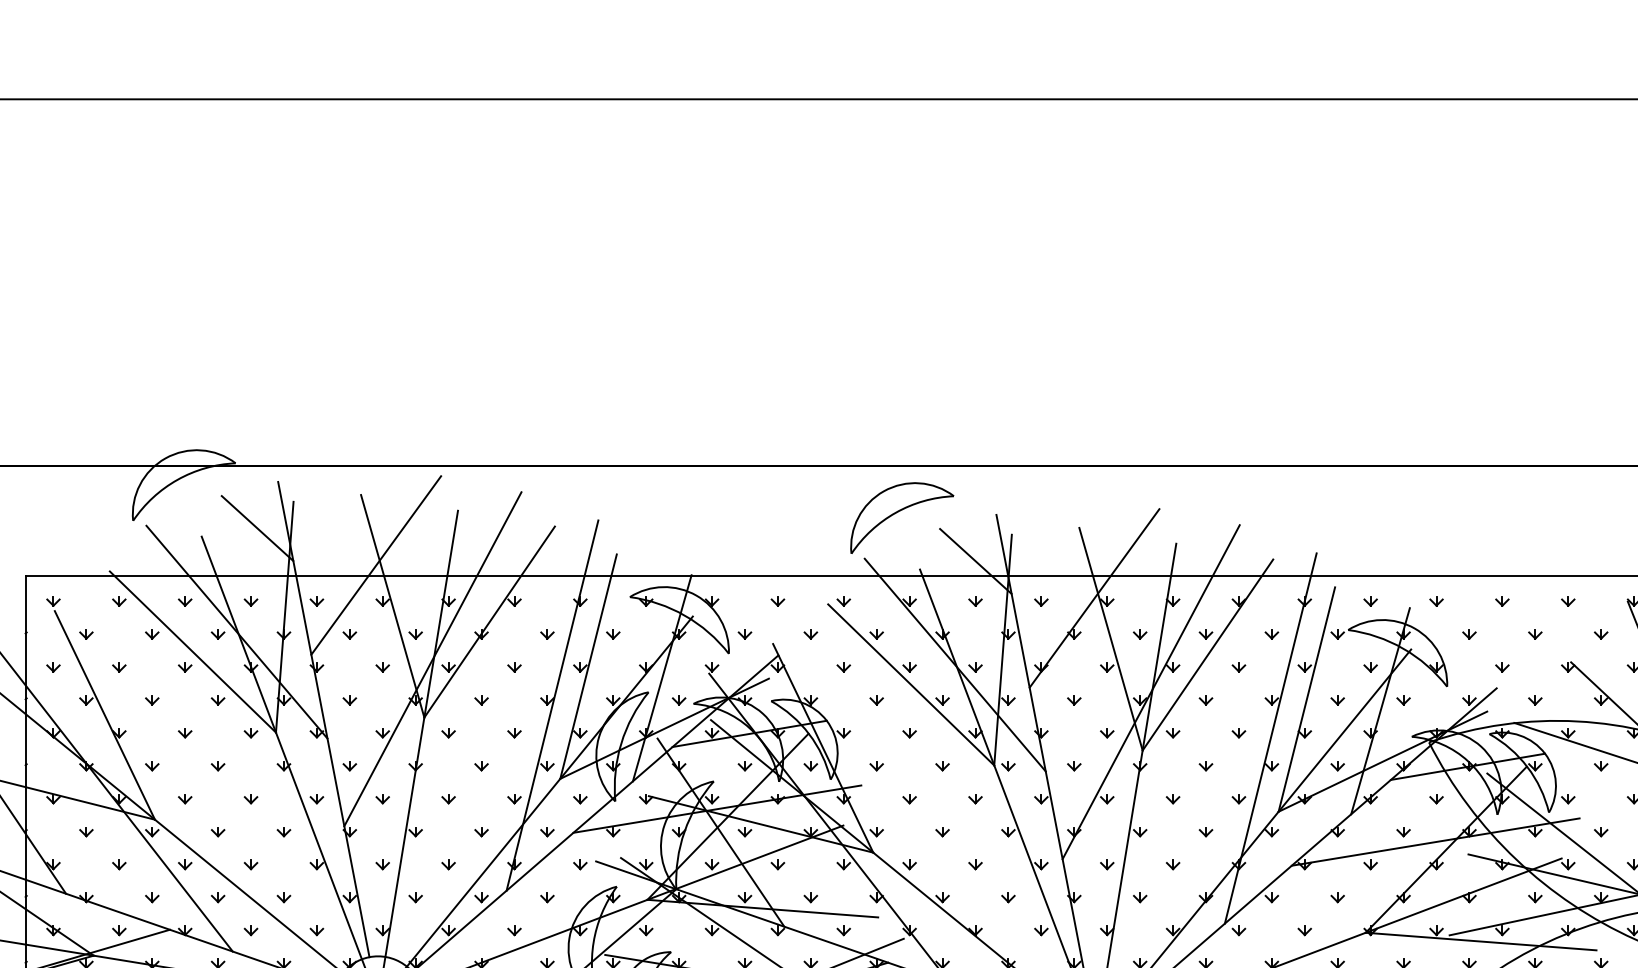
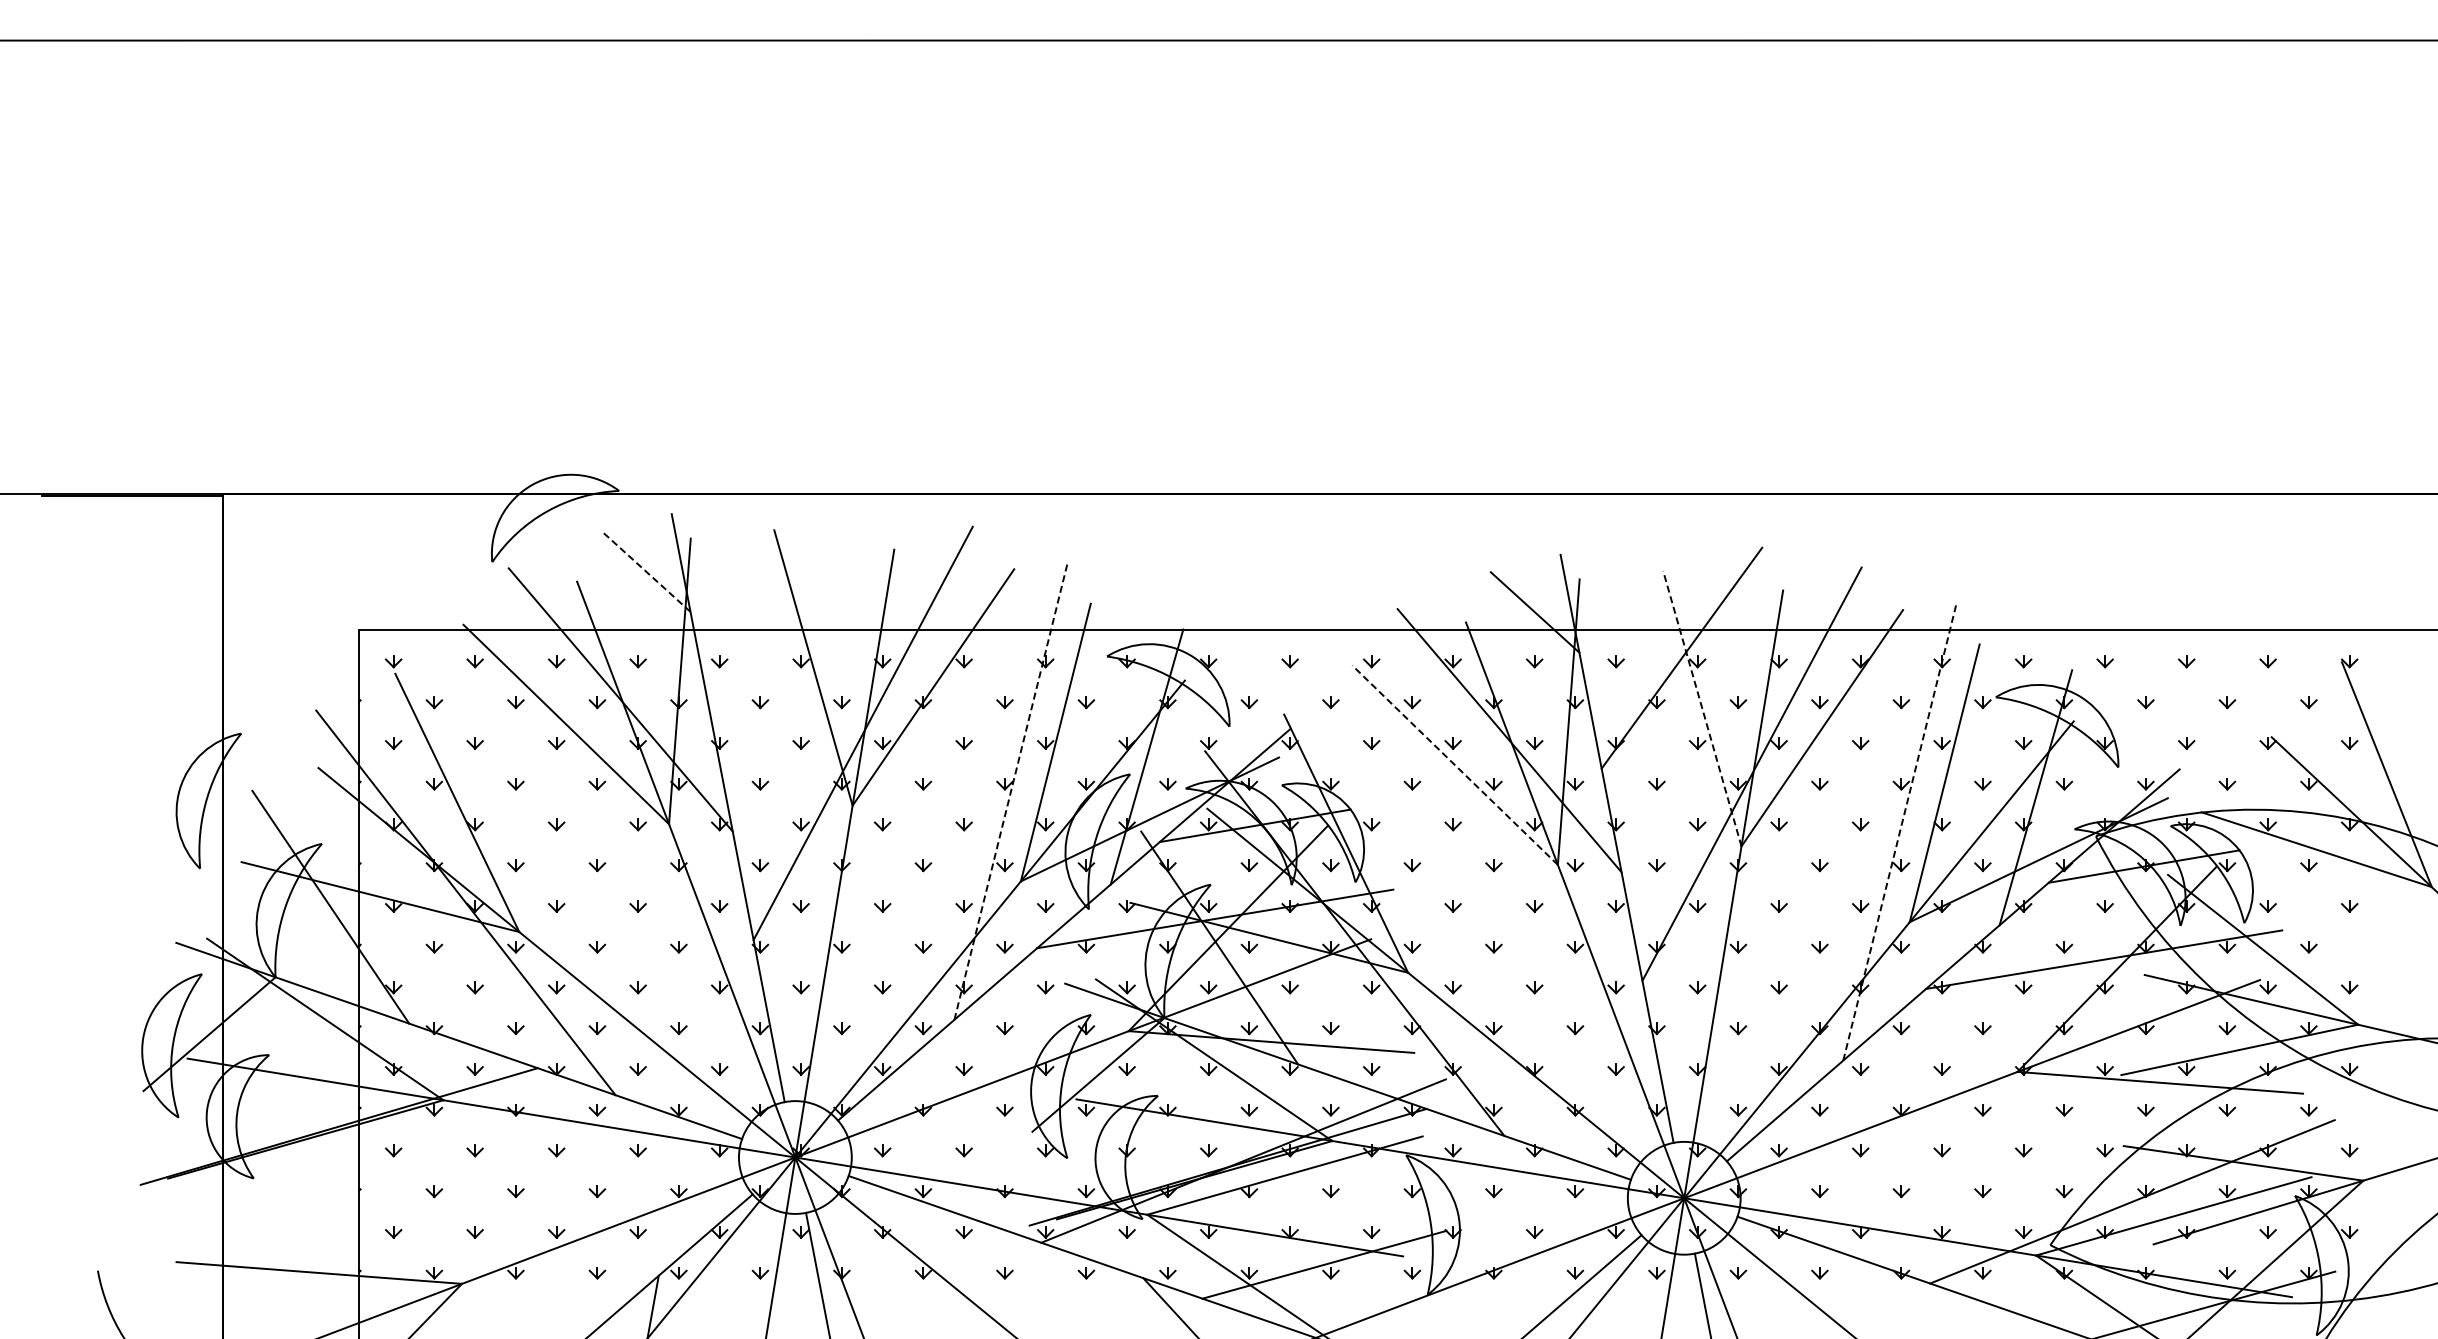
part: (898, 512) -> (1439, 551), removed
line: (257, 528) -> (646, 571), solid -> dashed
line: (375, 564) -> (792, 616), removed
line: (1111, 639) -> (1702, 708), solid -> dashed
line: (910, 684) -> (1454, 764), solid -> dashed
line: (552, 705) -> (1011, 790), solid -> dashed
line: (1271, 738) -> (1900, 831), solid -> dashed

